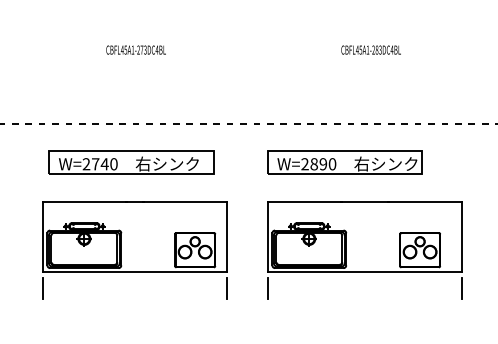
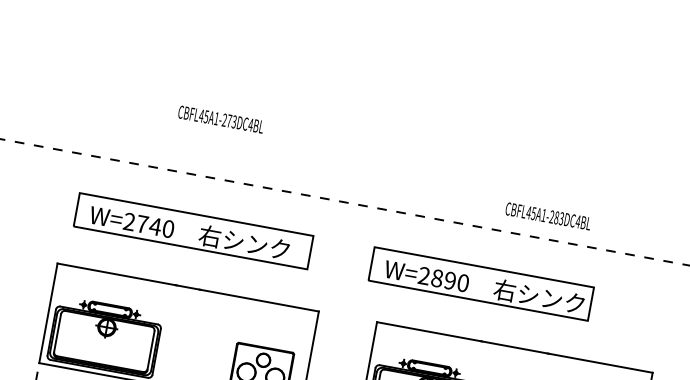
text: (135, 49) -> (220, 118), moved
text: (370, 49) -> (547, 215), moved
part: (344, 162) -> (480, 283), moved

